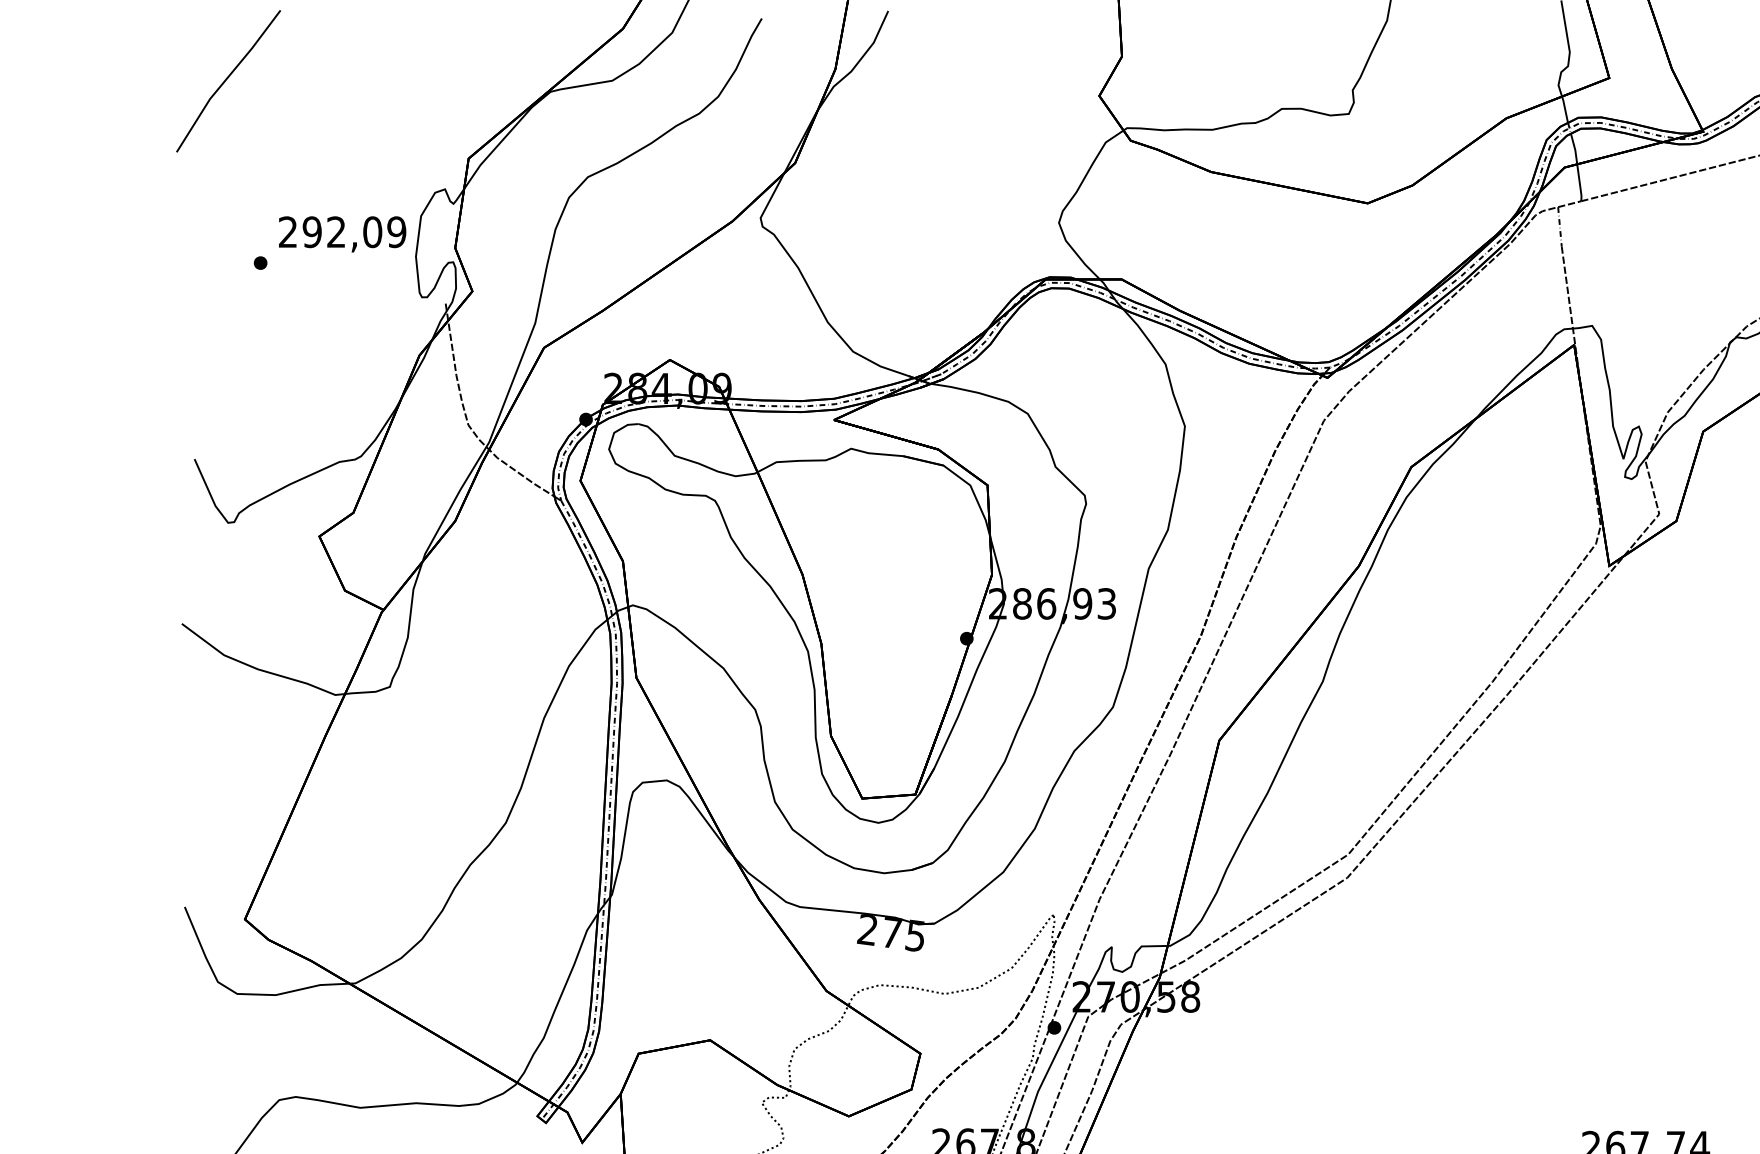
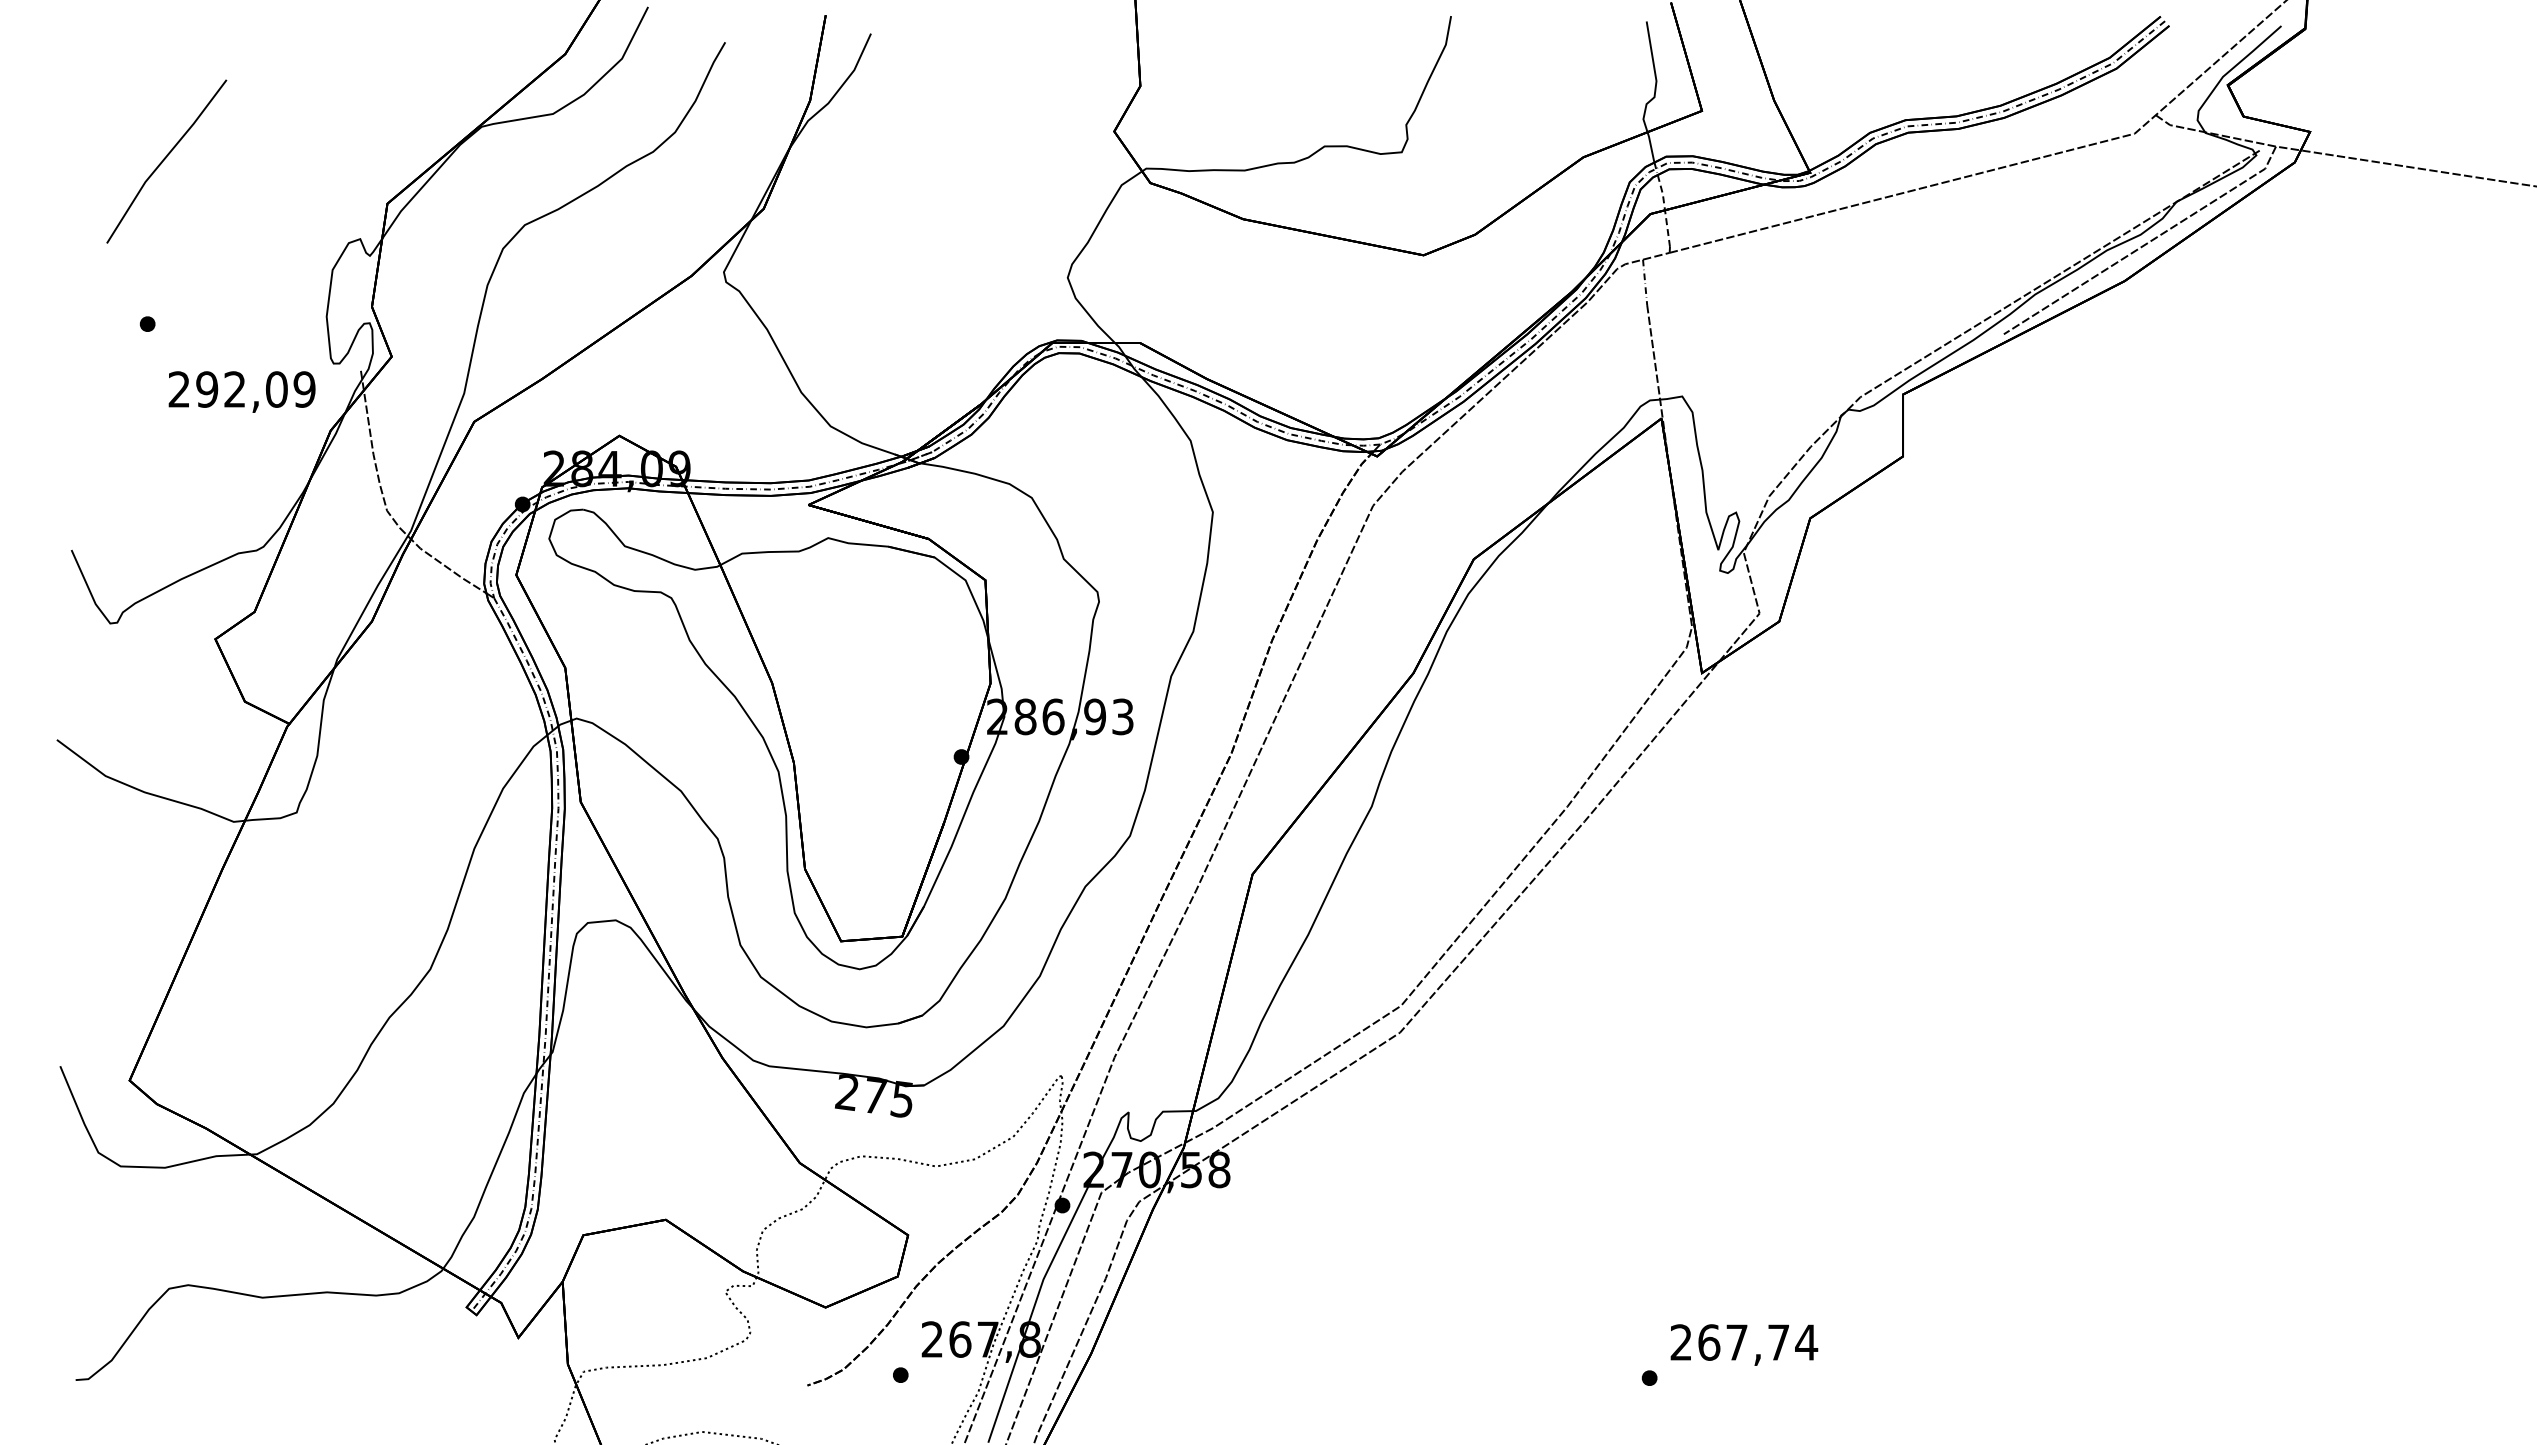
line: (227, 79) -> (165, 159), moved
line: (1577, 164) -> (1665, 210), solid -> dashed
text: (342, 233) -> (241, 391), moved

